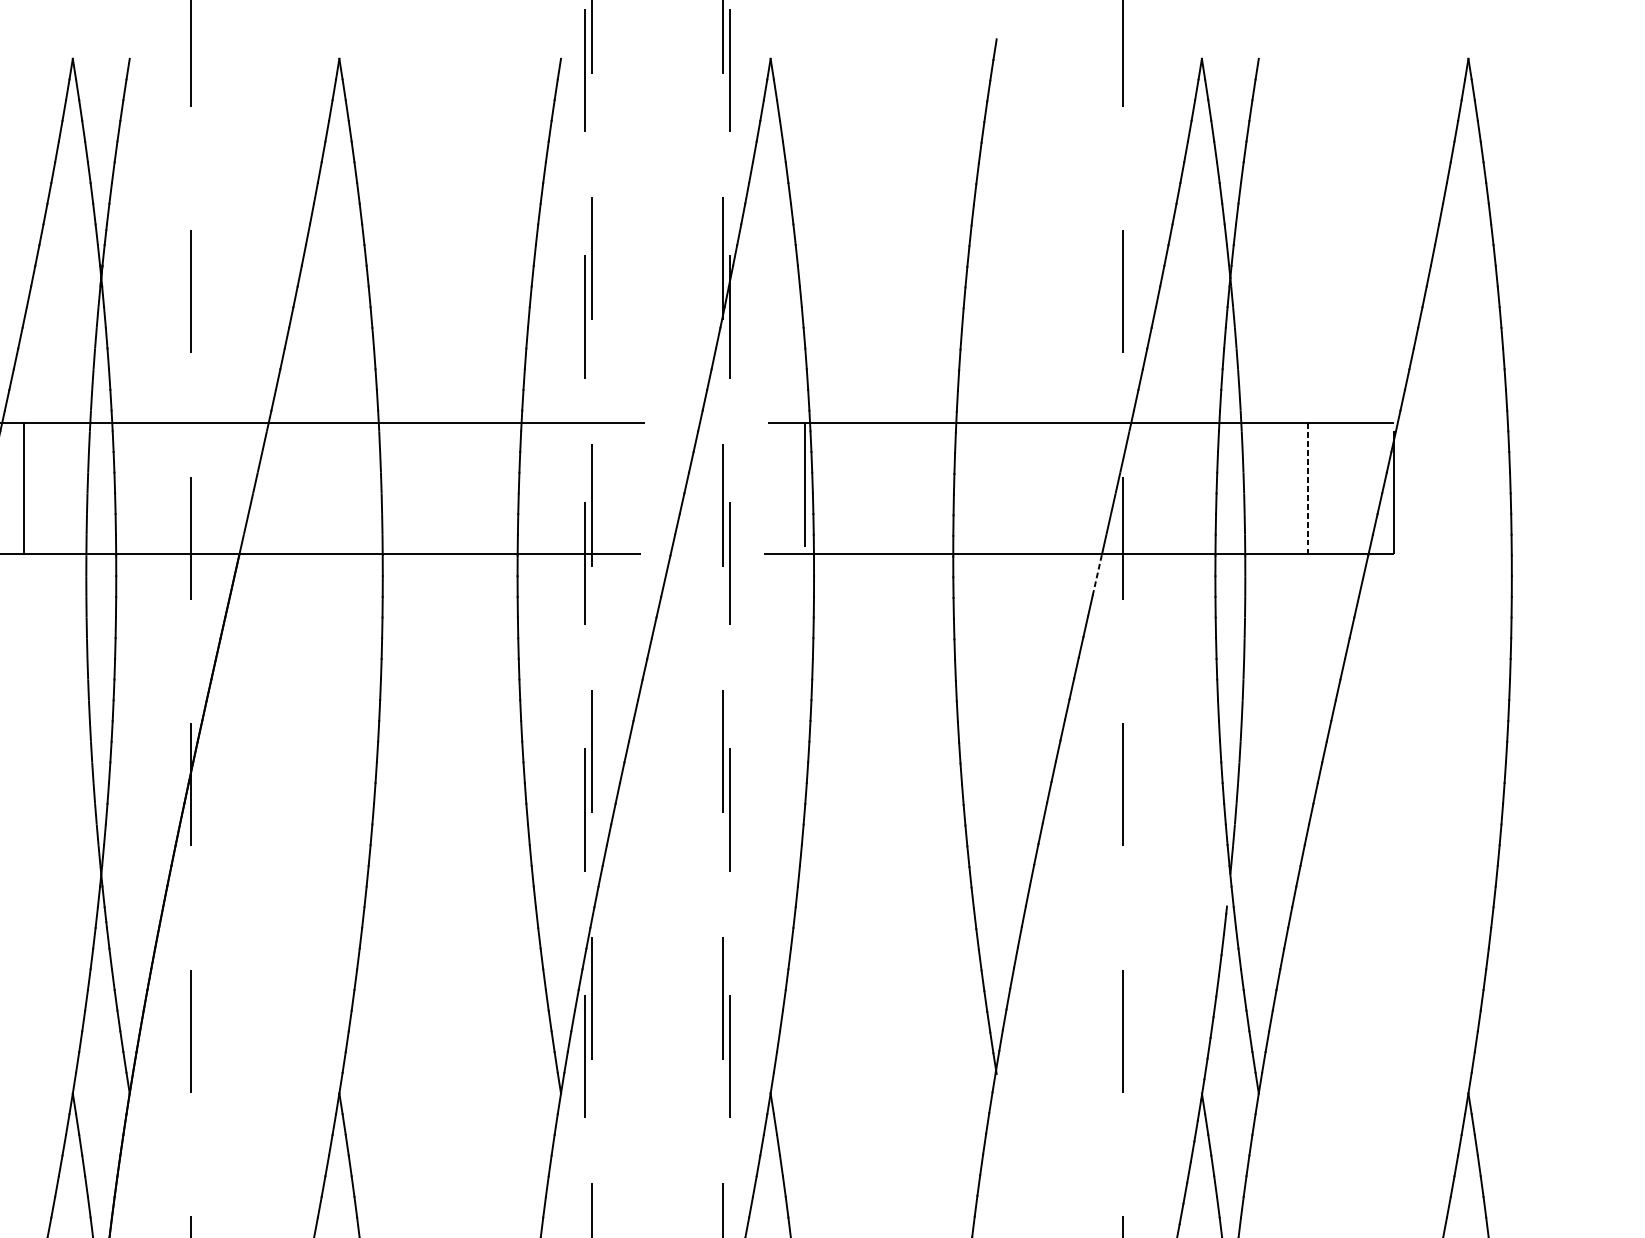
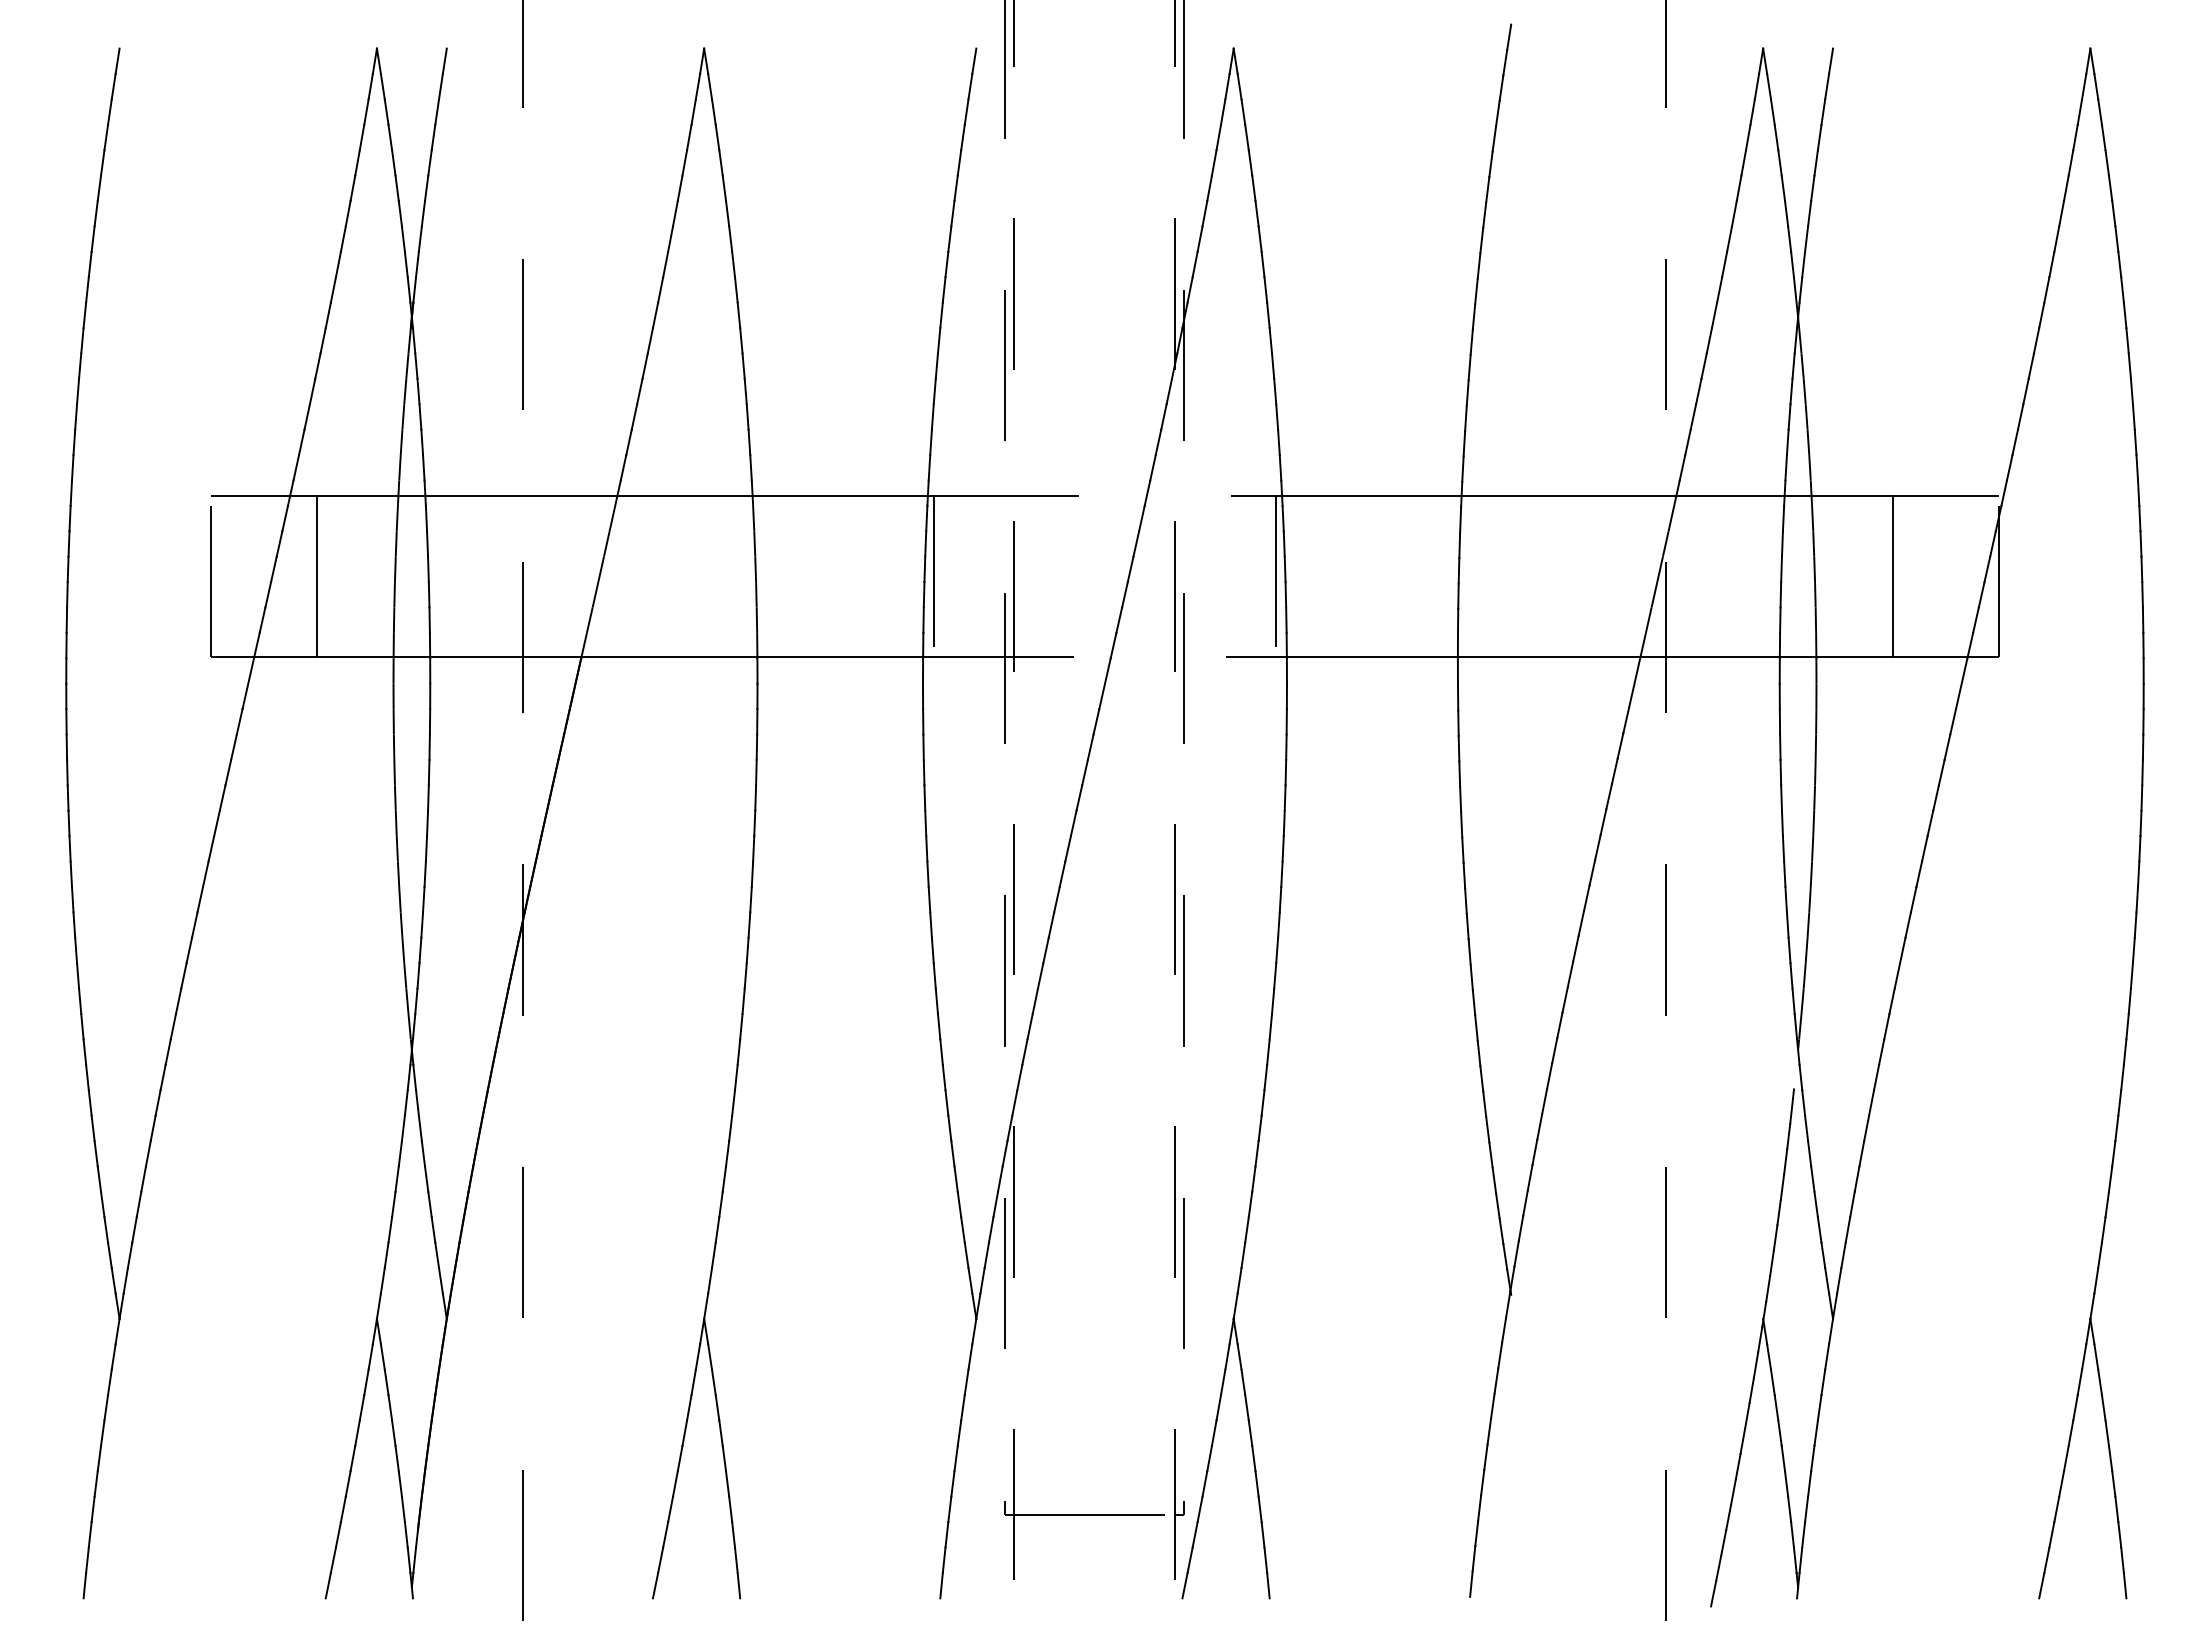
line: (526, 488) -> (934, 576), added
line: (1308, 488) -> (1893, 576), dashed -> solid
line: (1097, 574) -> (1634, 681), dashed -> solid

